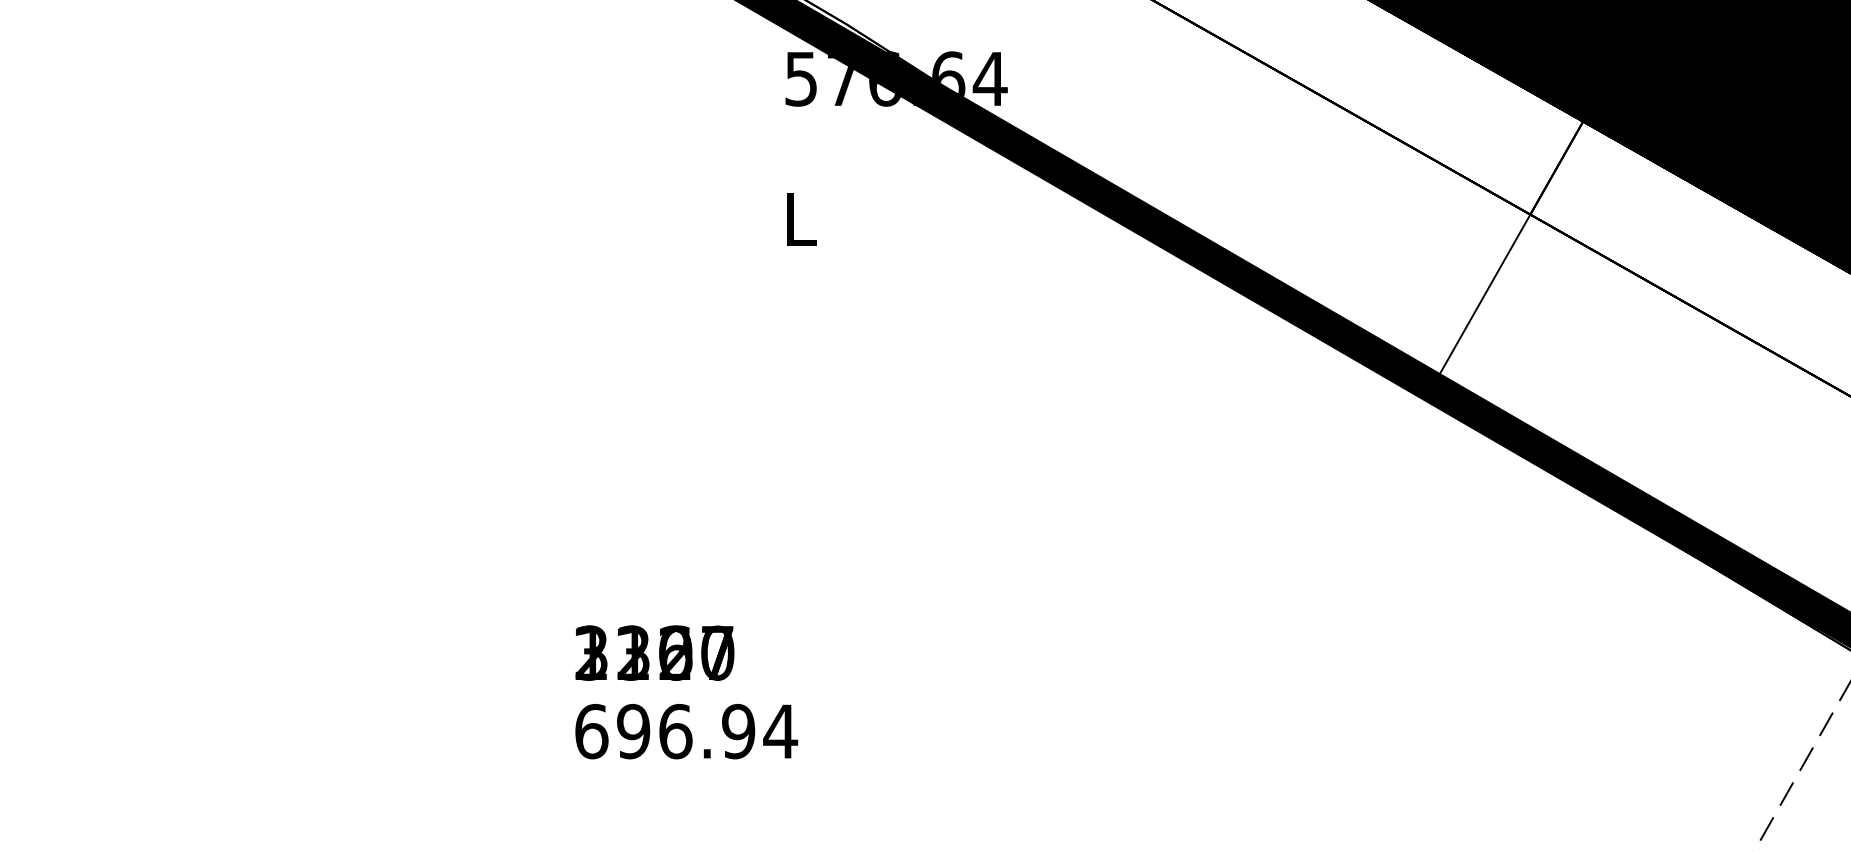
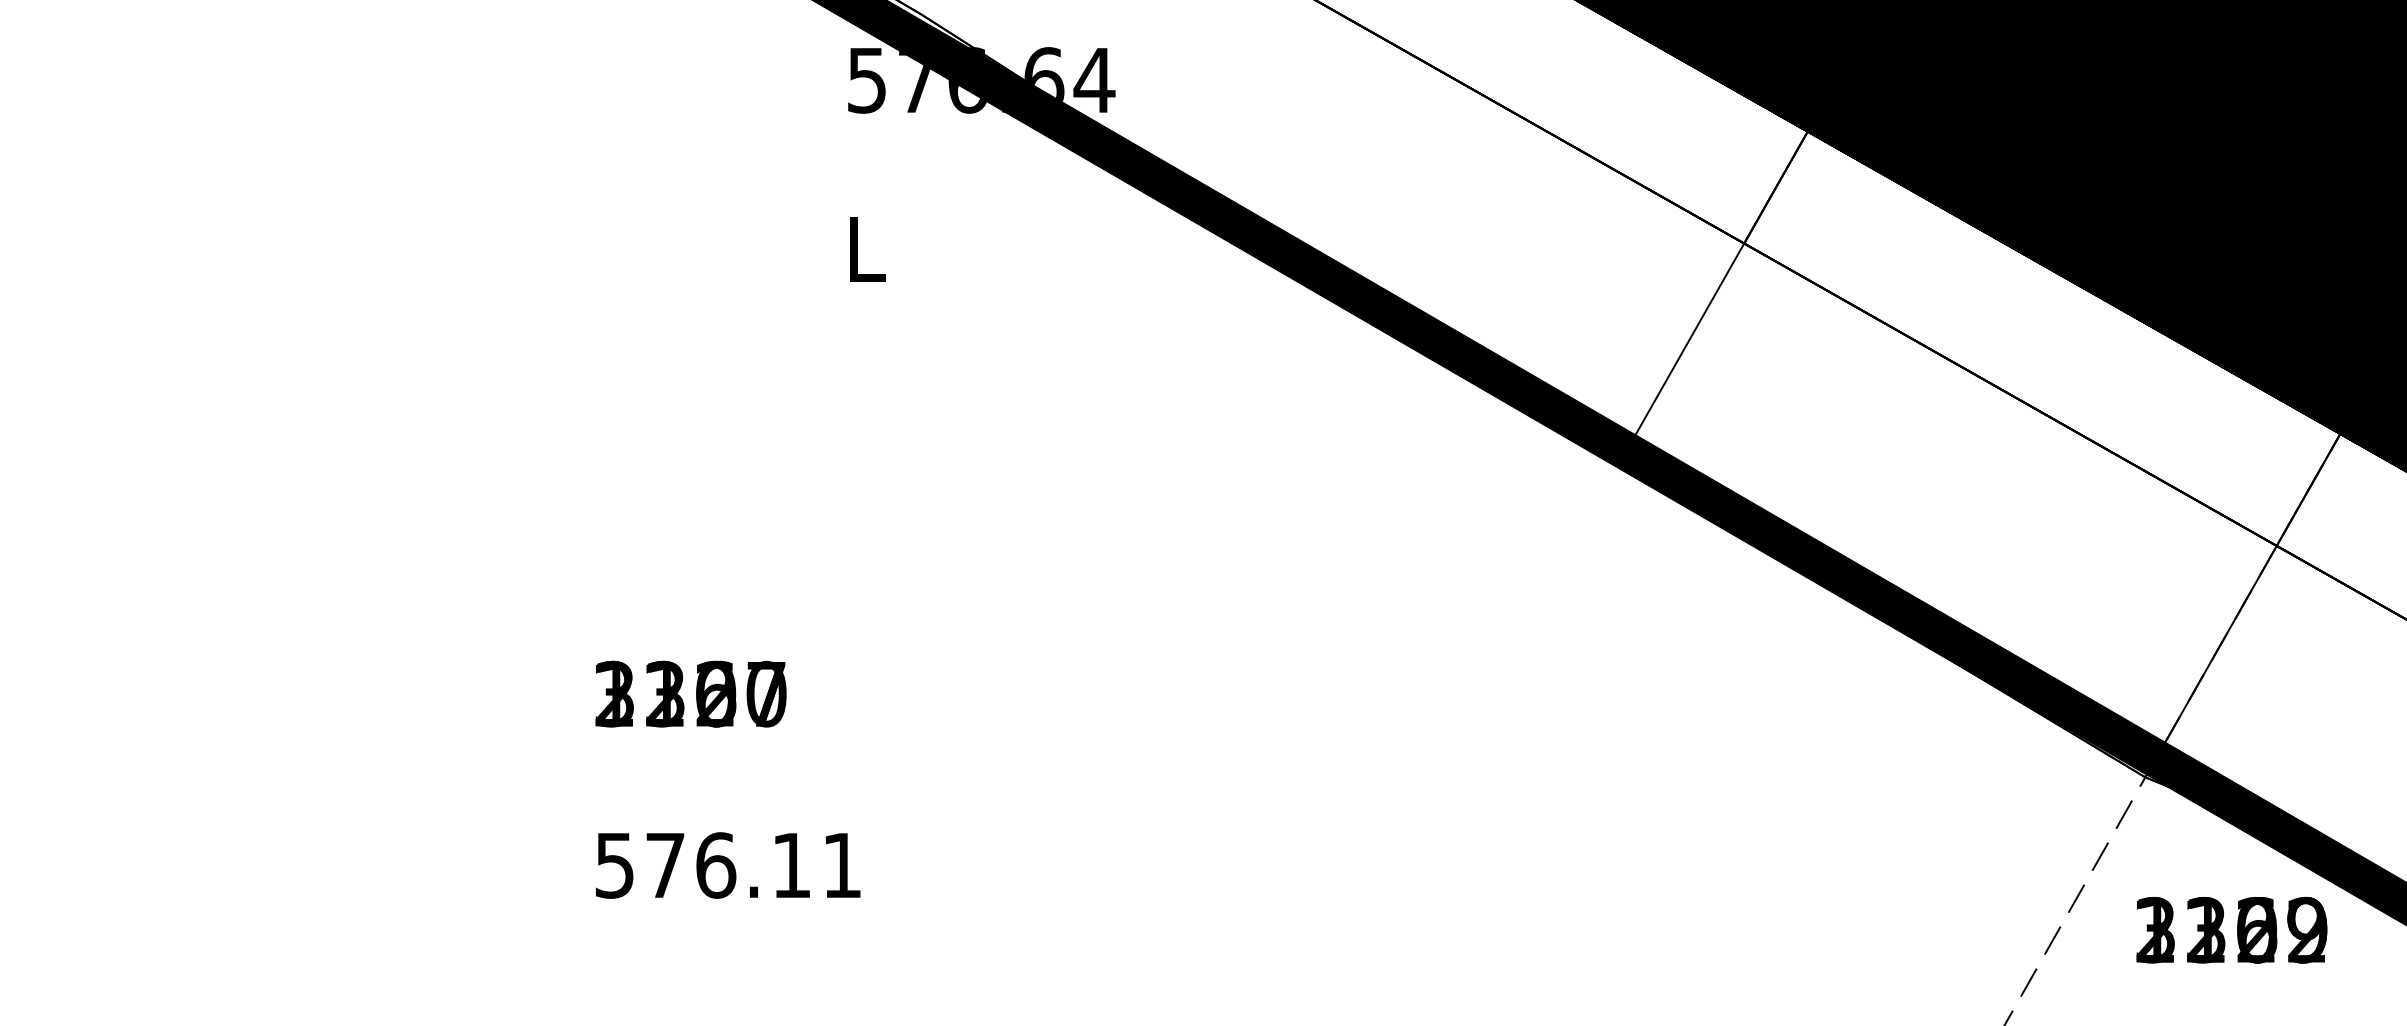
text: (654, 652) -> (690, 693), moved
text: (686, 731) -> (729, 865), 696.94 -> 576.11

